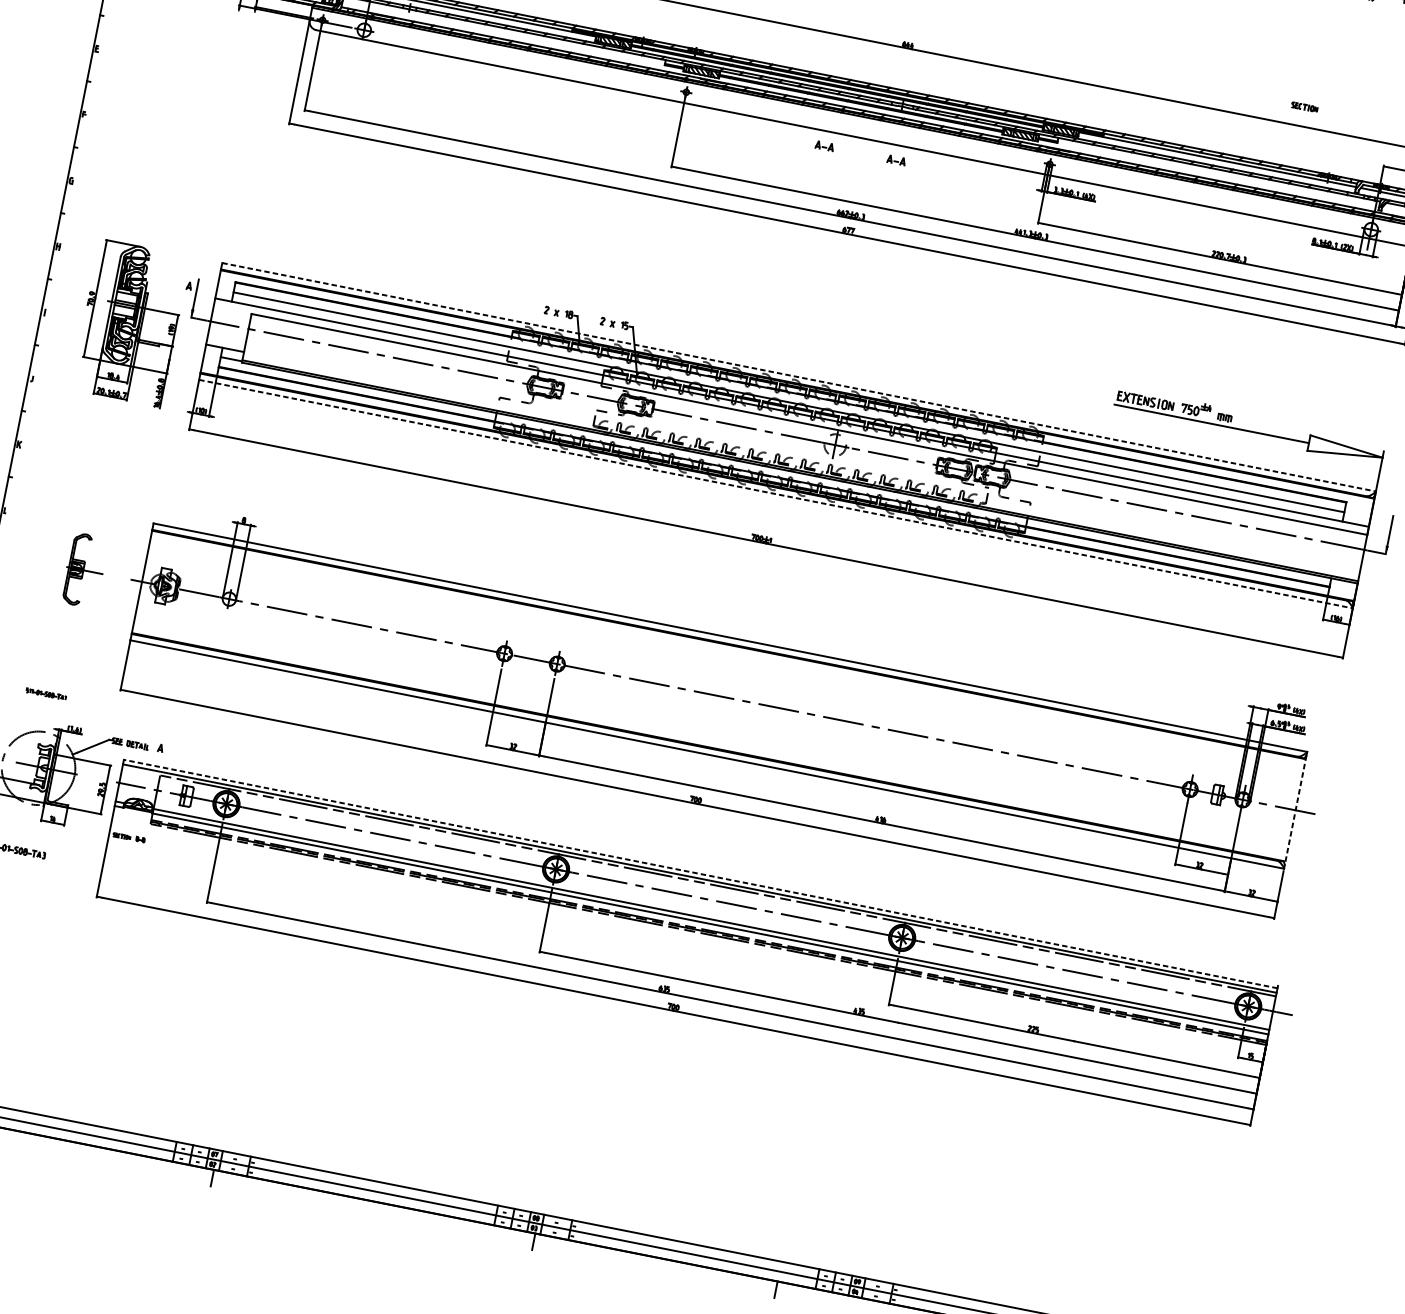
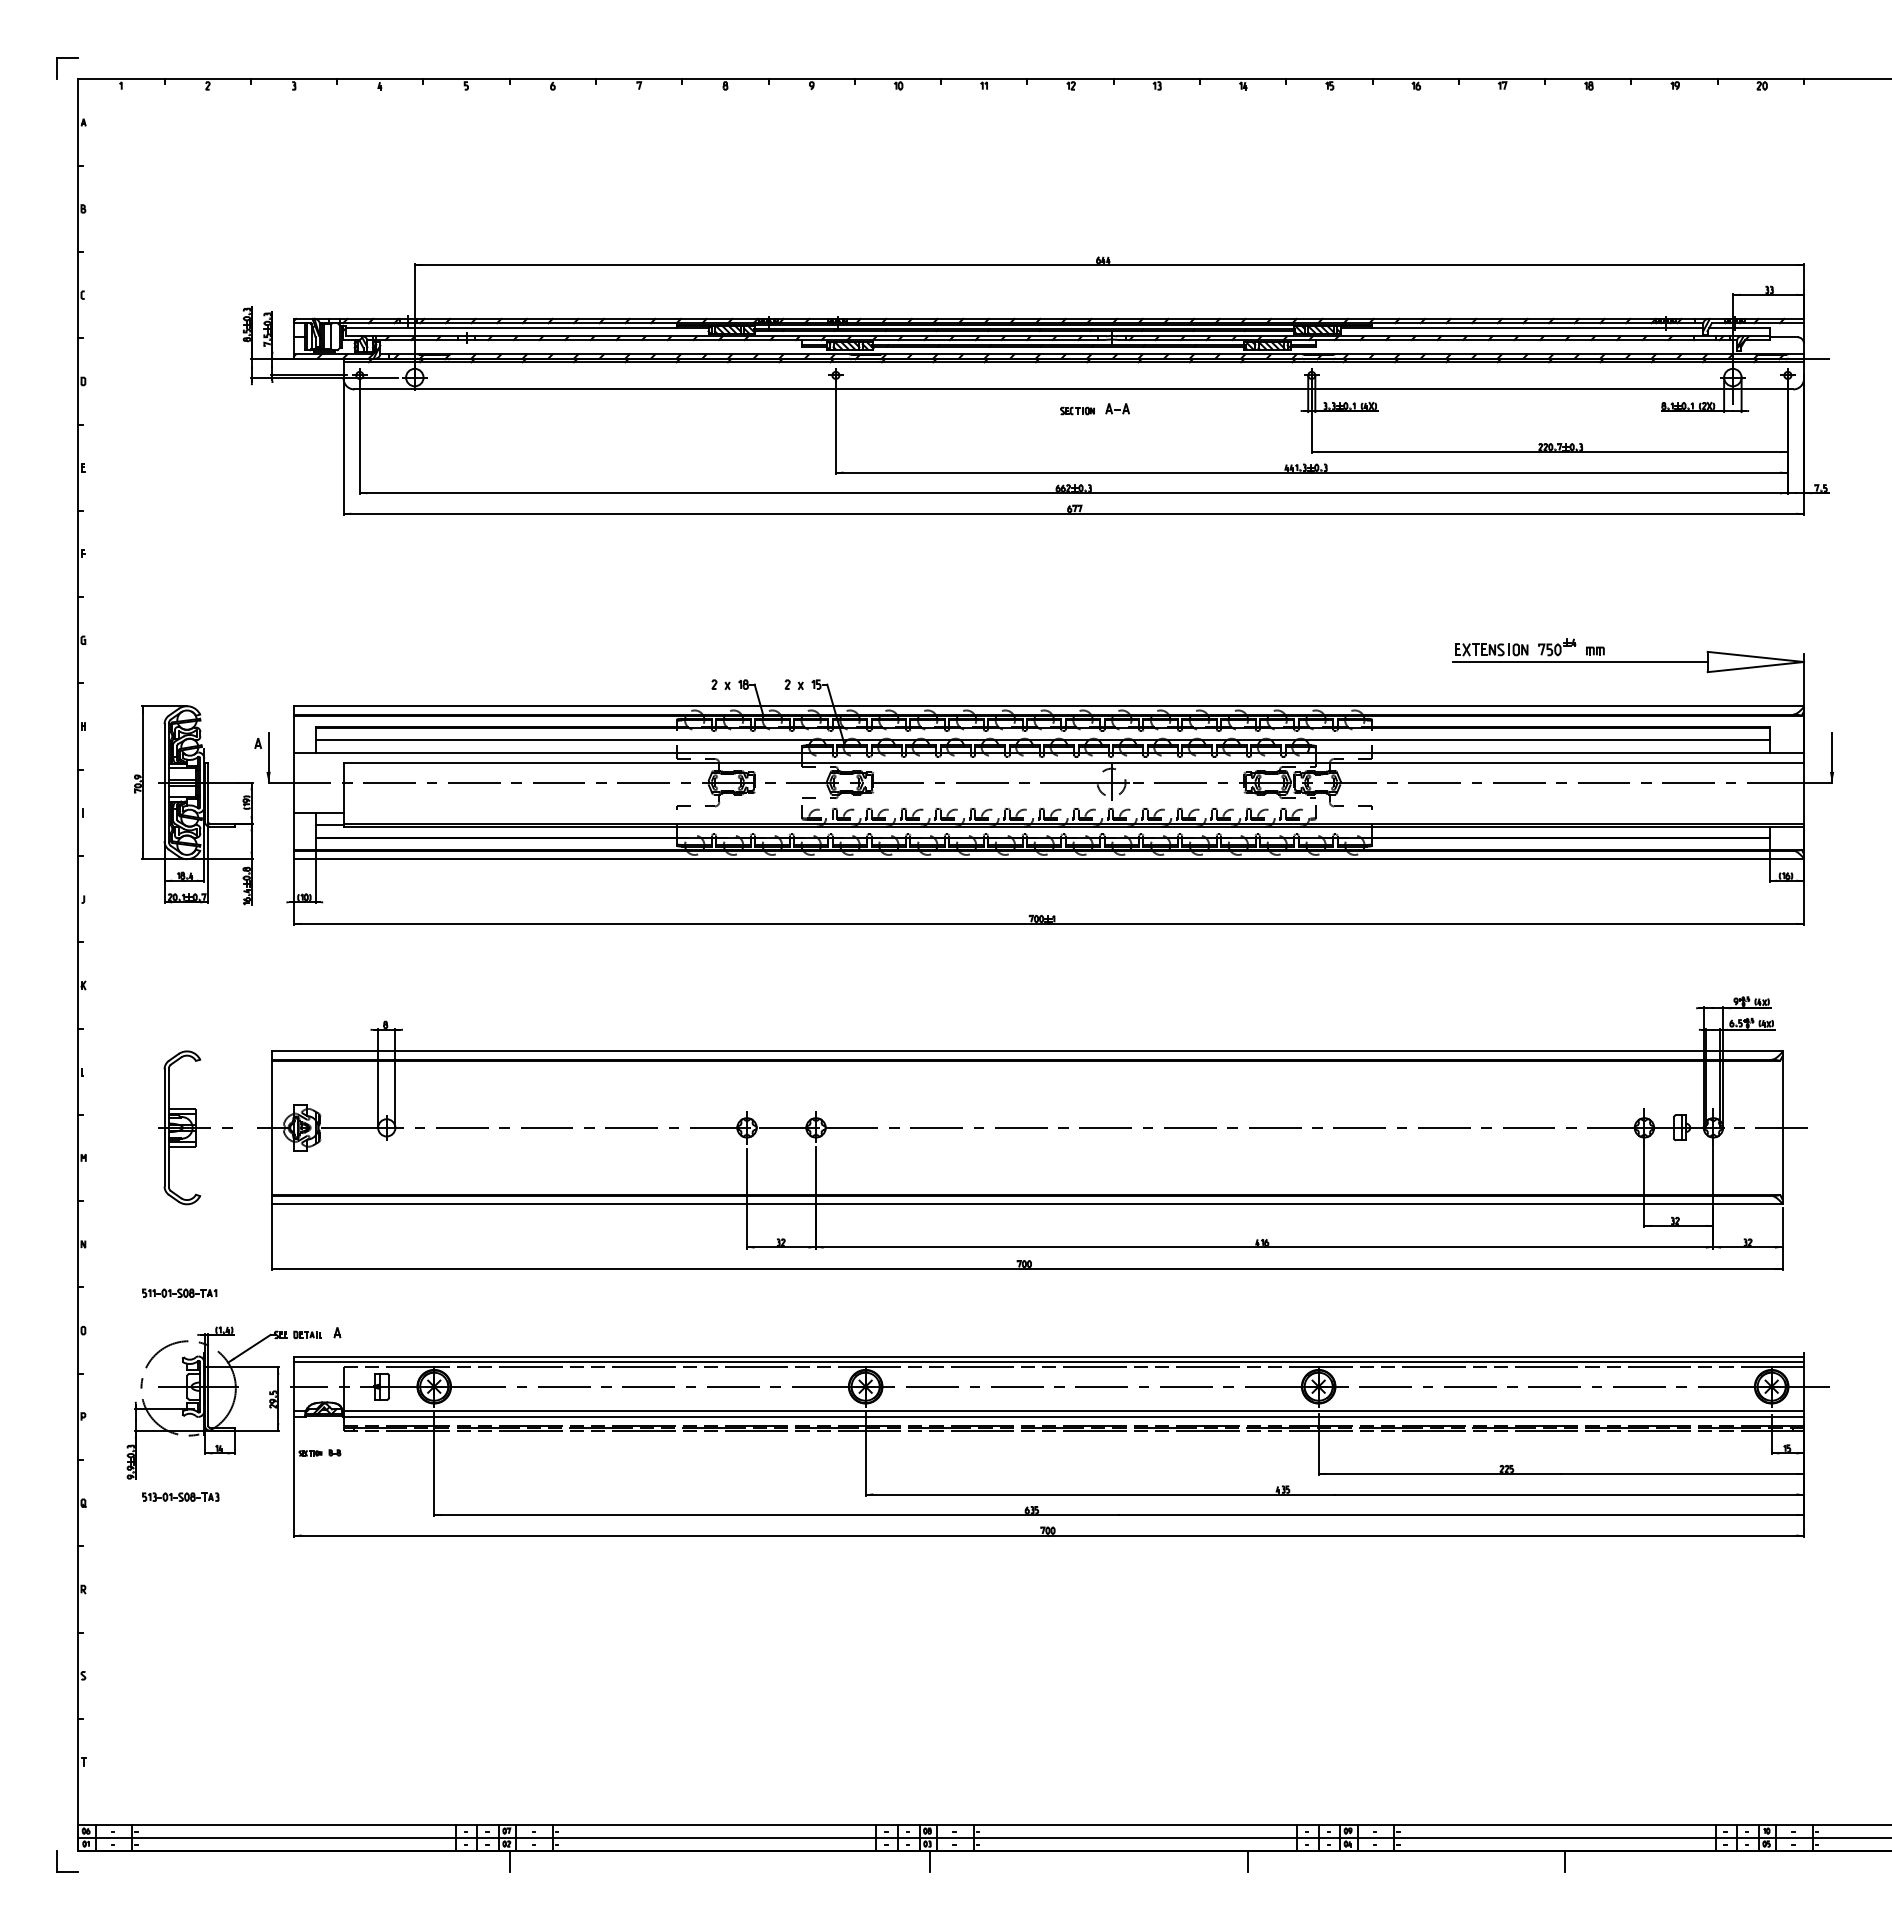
part: (1304, 106) -> (1077, 410), moved
part: (824, 145) -> (1023, 408), removed
line: (799, 377) -> (1049, 706), dashed -> solid
line: (776, 494) -> (1049, 859), dashed -> solid
part: (83, 569) -> (195, 1127), size x1.67
part: (46, 693) -> (179, 1292), size x1.43
line: (1295, 810) -> (1782, 1127), dashed -> solid
line: (700, 873) -> (1048, 1356), dashed -> solid

